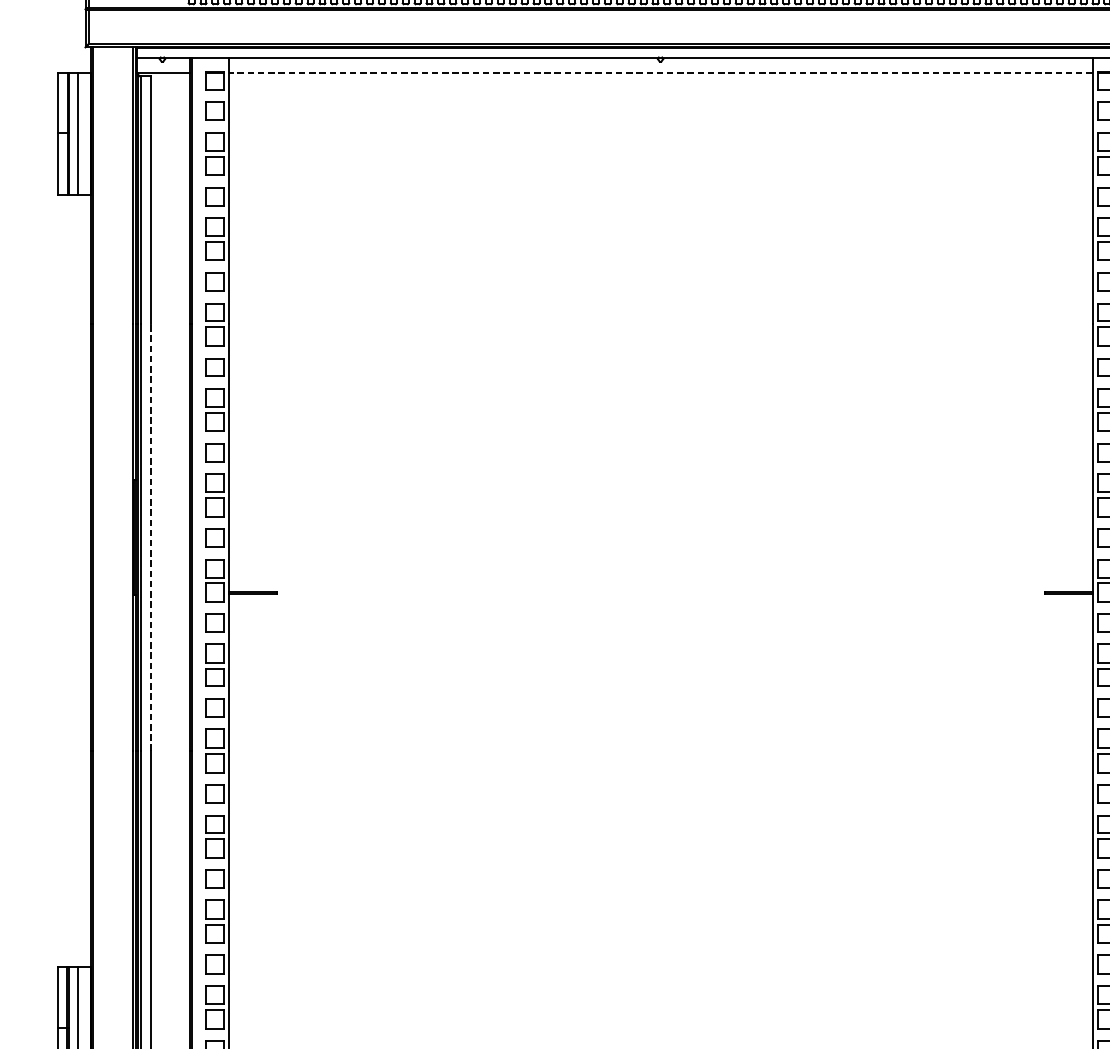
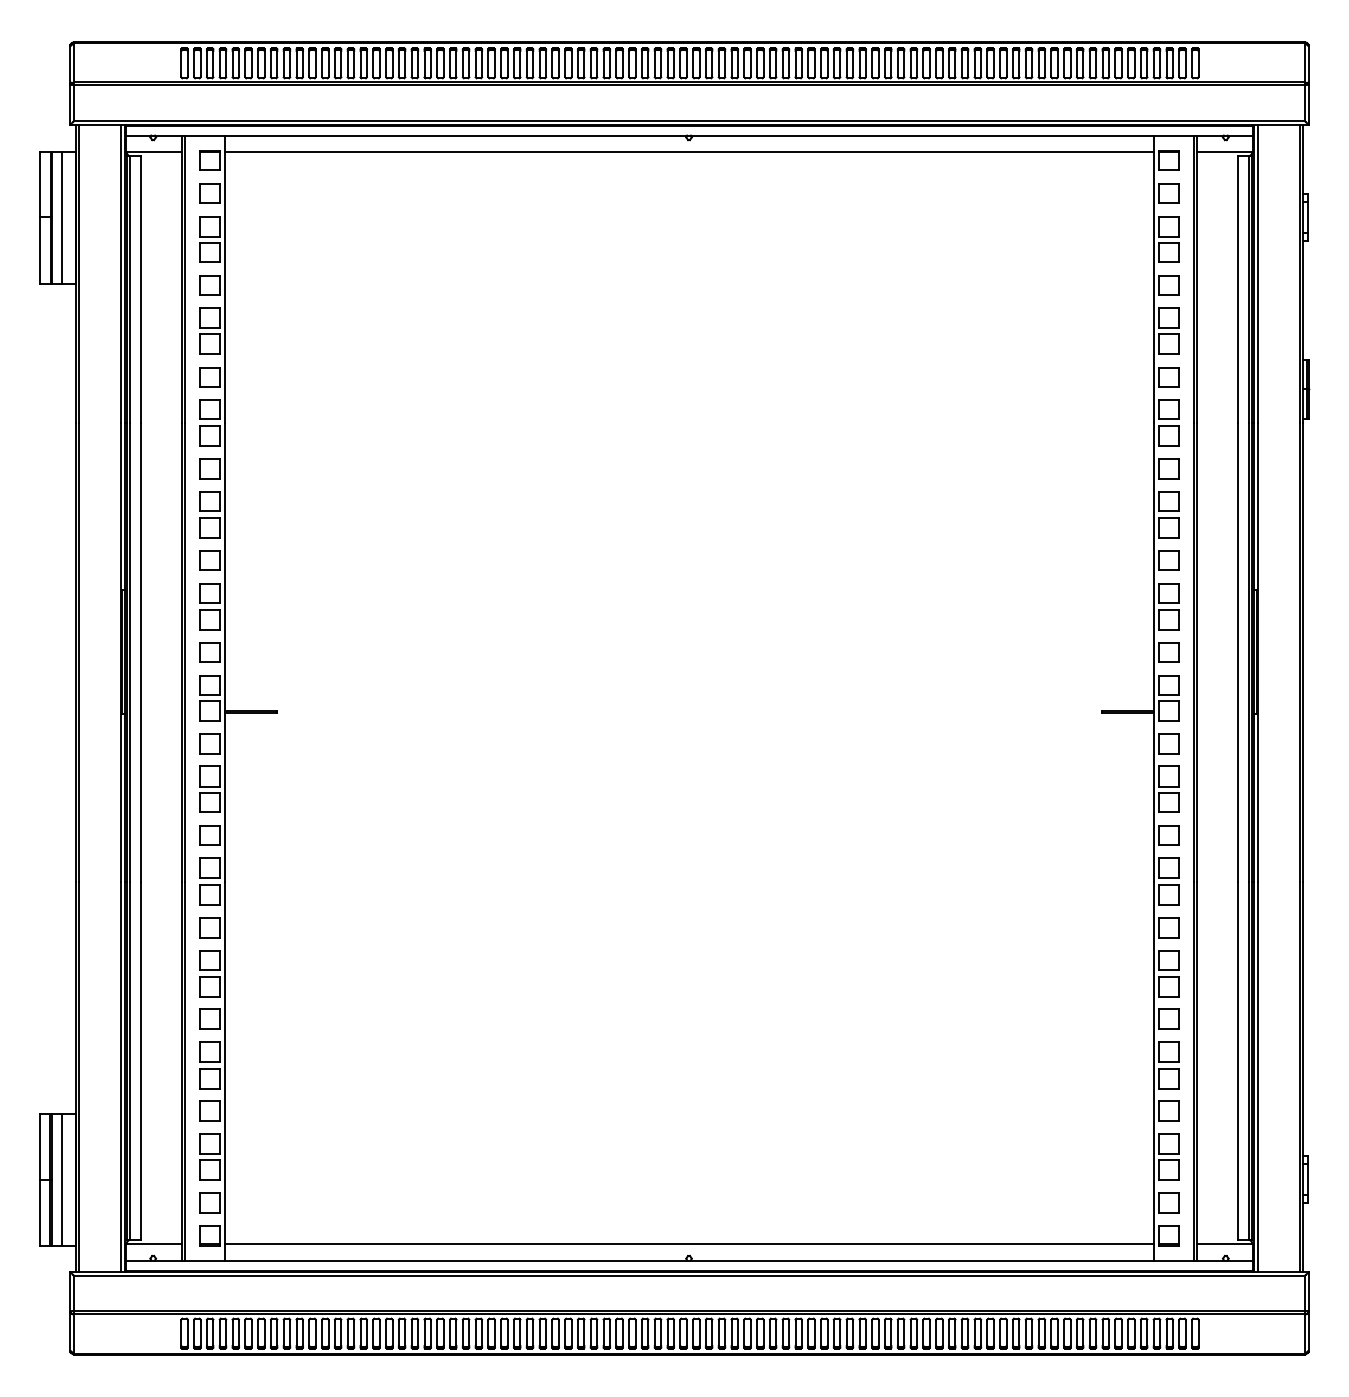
line: (660, 72) -> (689, 151), dashed -> solid
line: (151, 537) -> (141, 651), dashed -> solid

